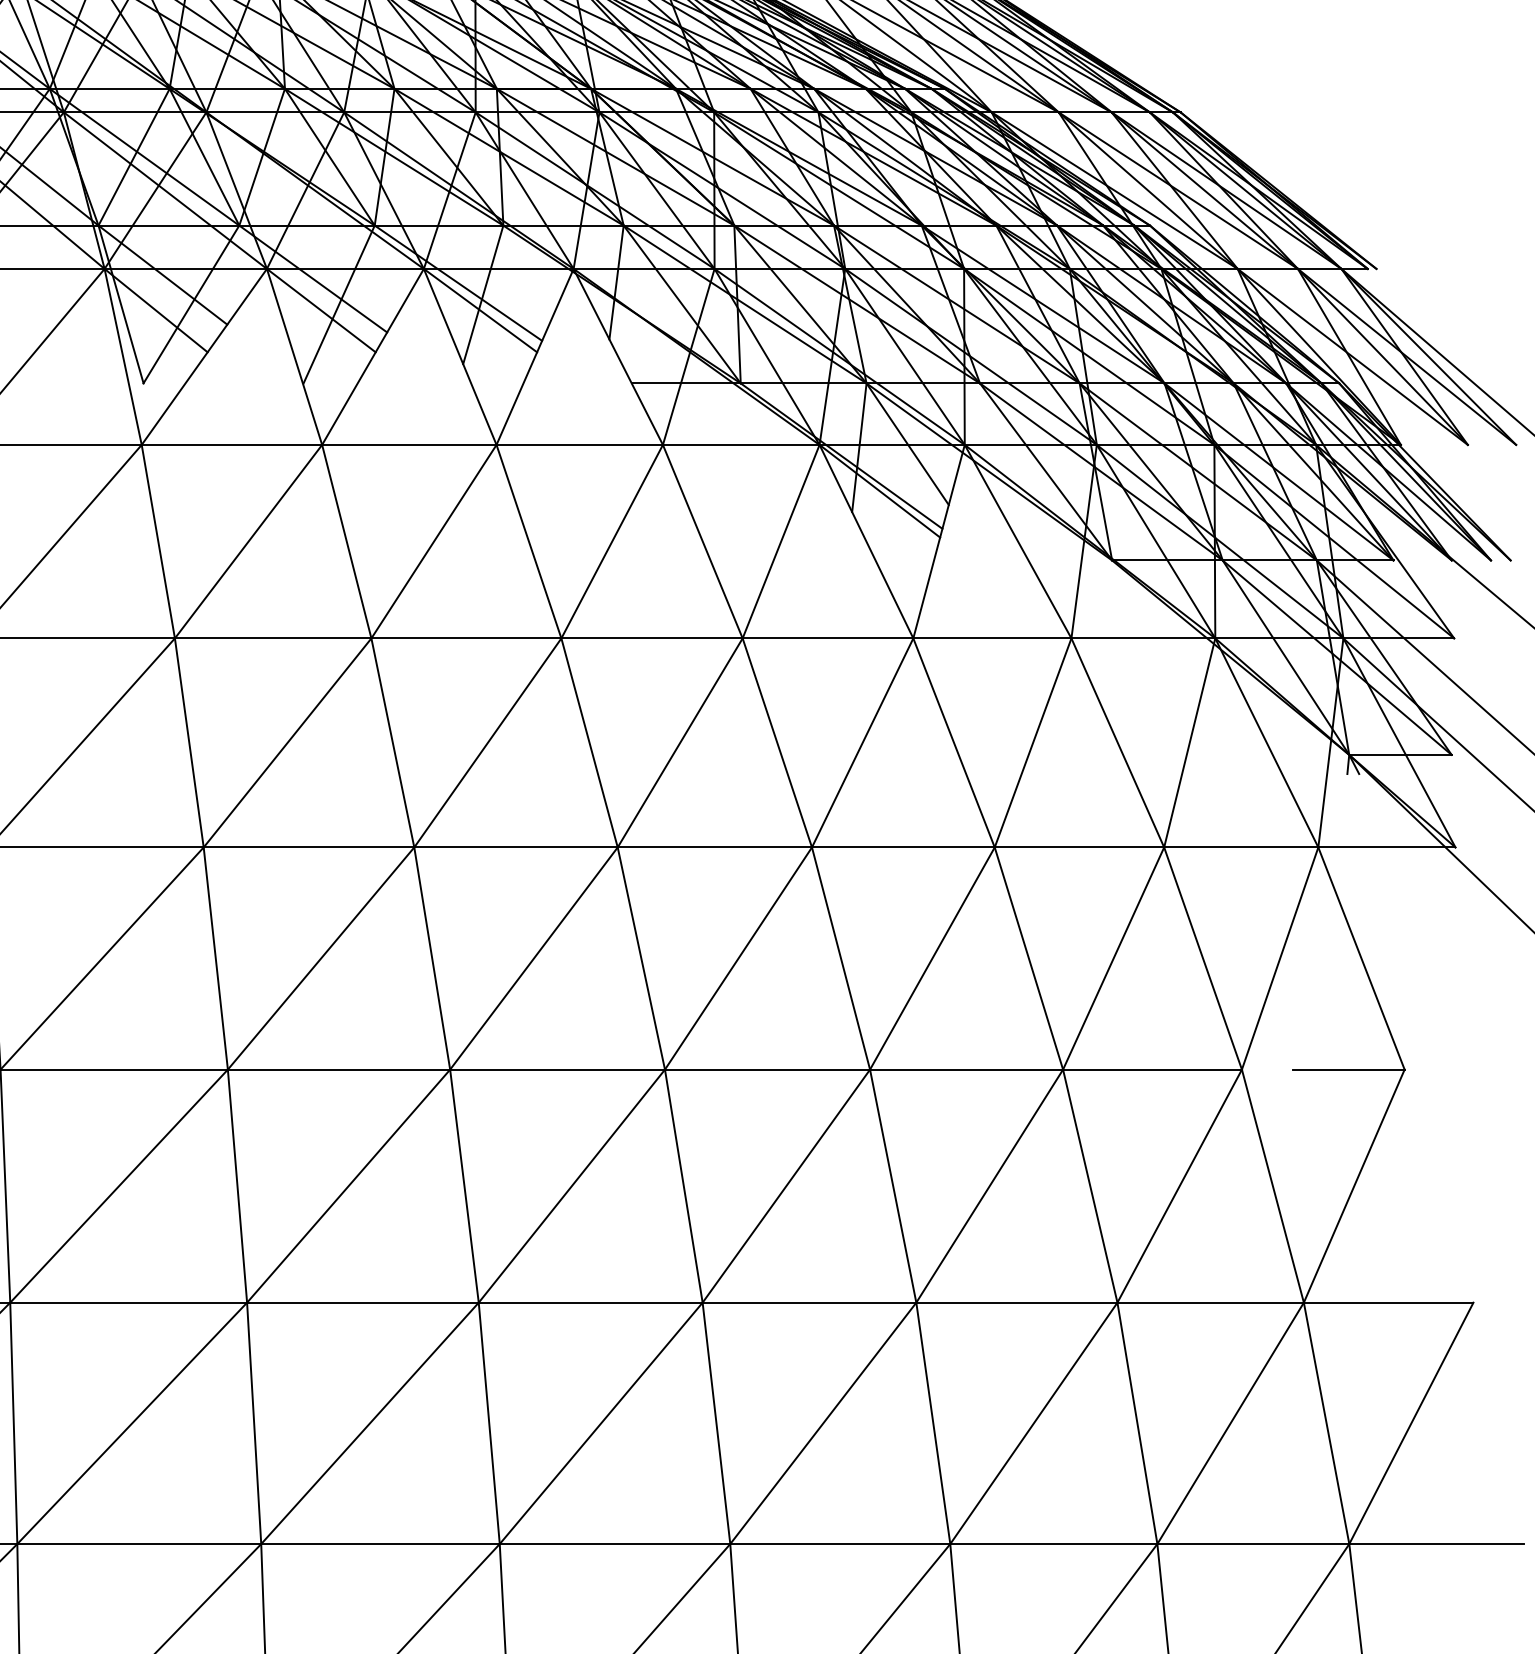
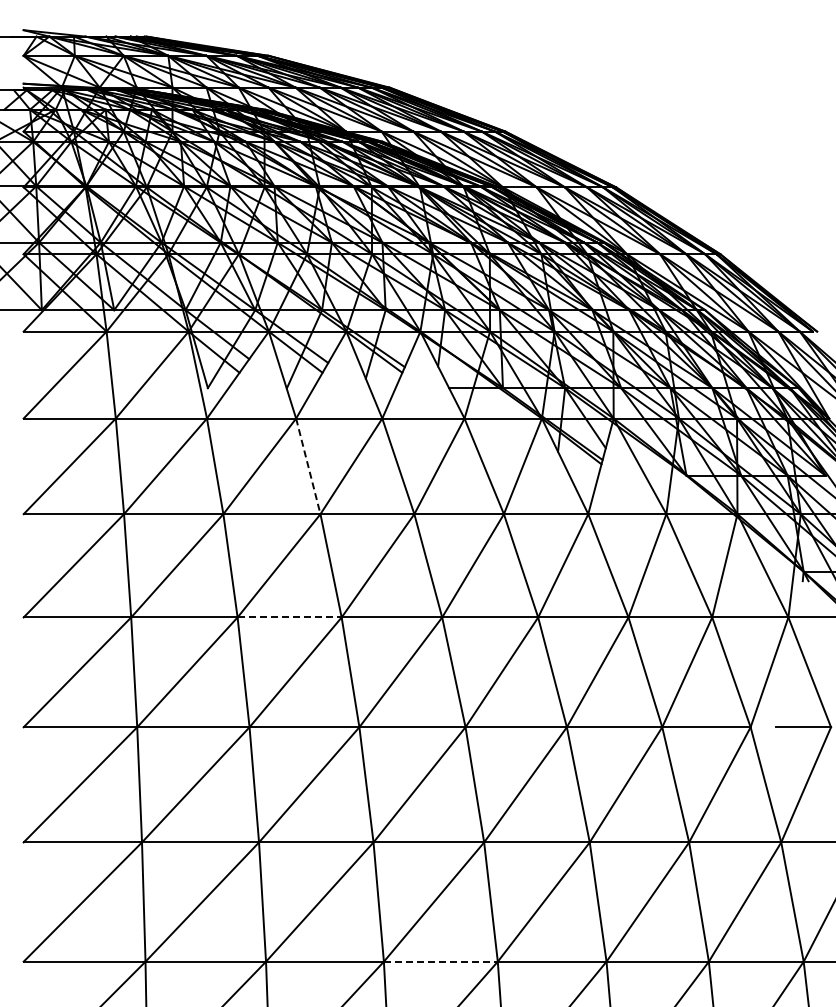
line: (347, 541) -> (308, 466), solid -> dashed
line: (310, 847) -> (290, 617), solid -> dashed
line: (614, 1543) -> (440, 961), solid -> dashed

